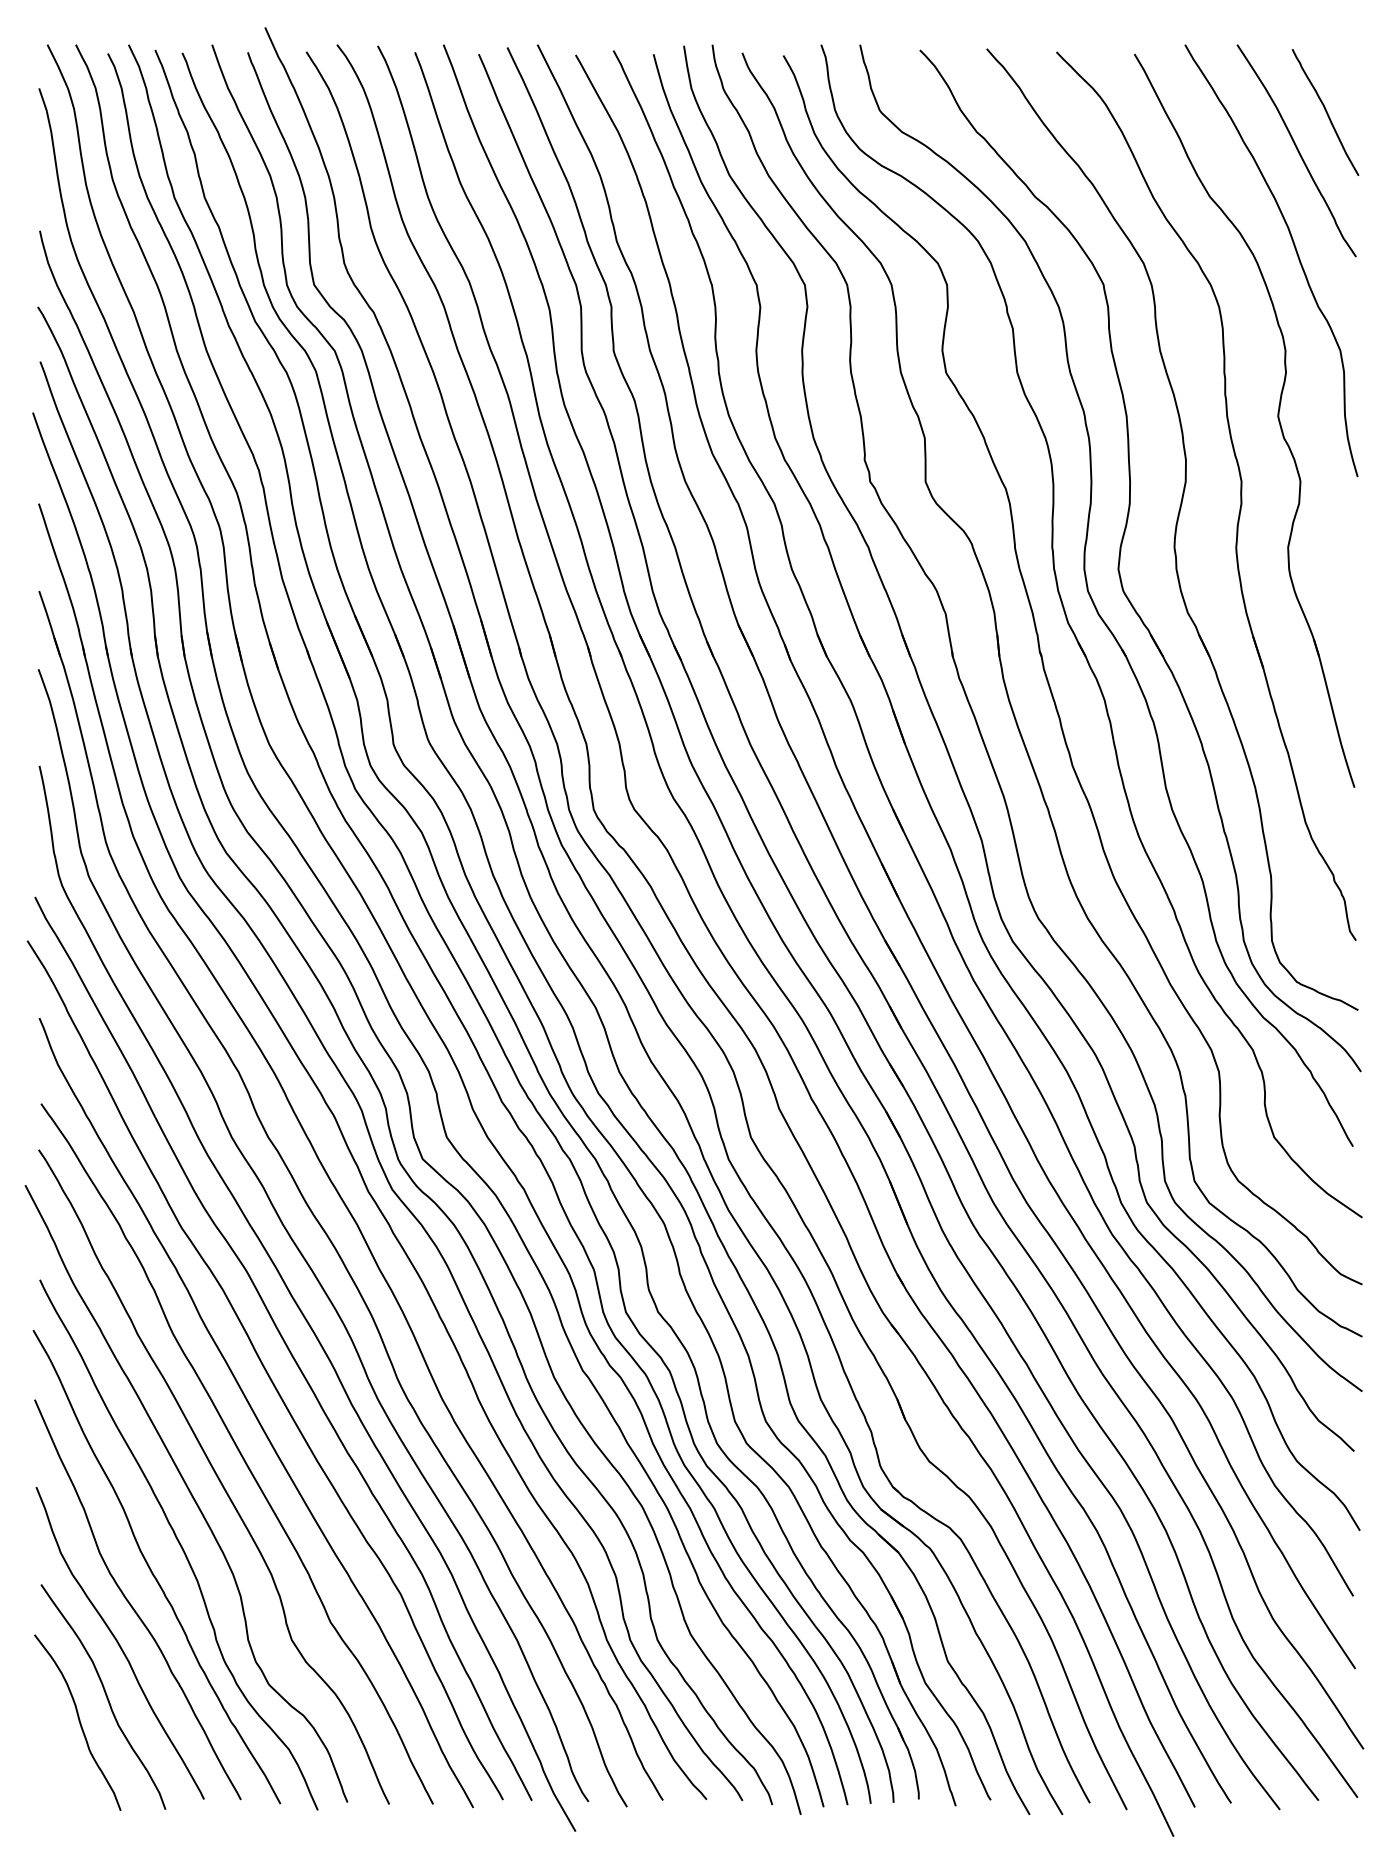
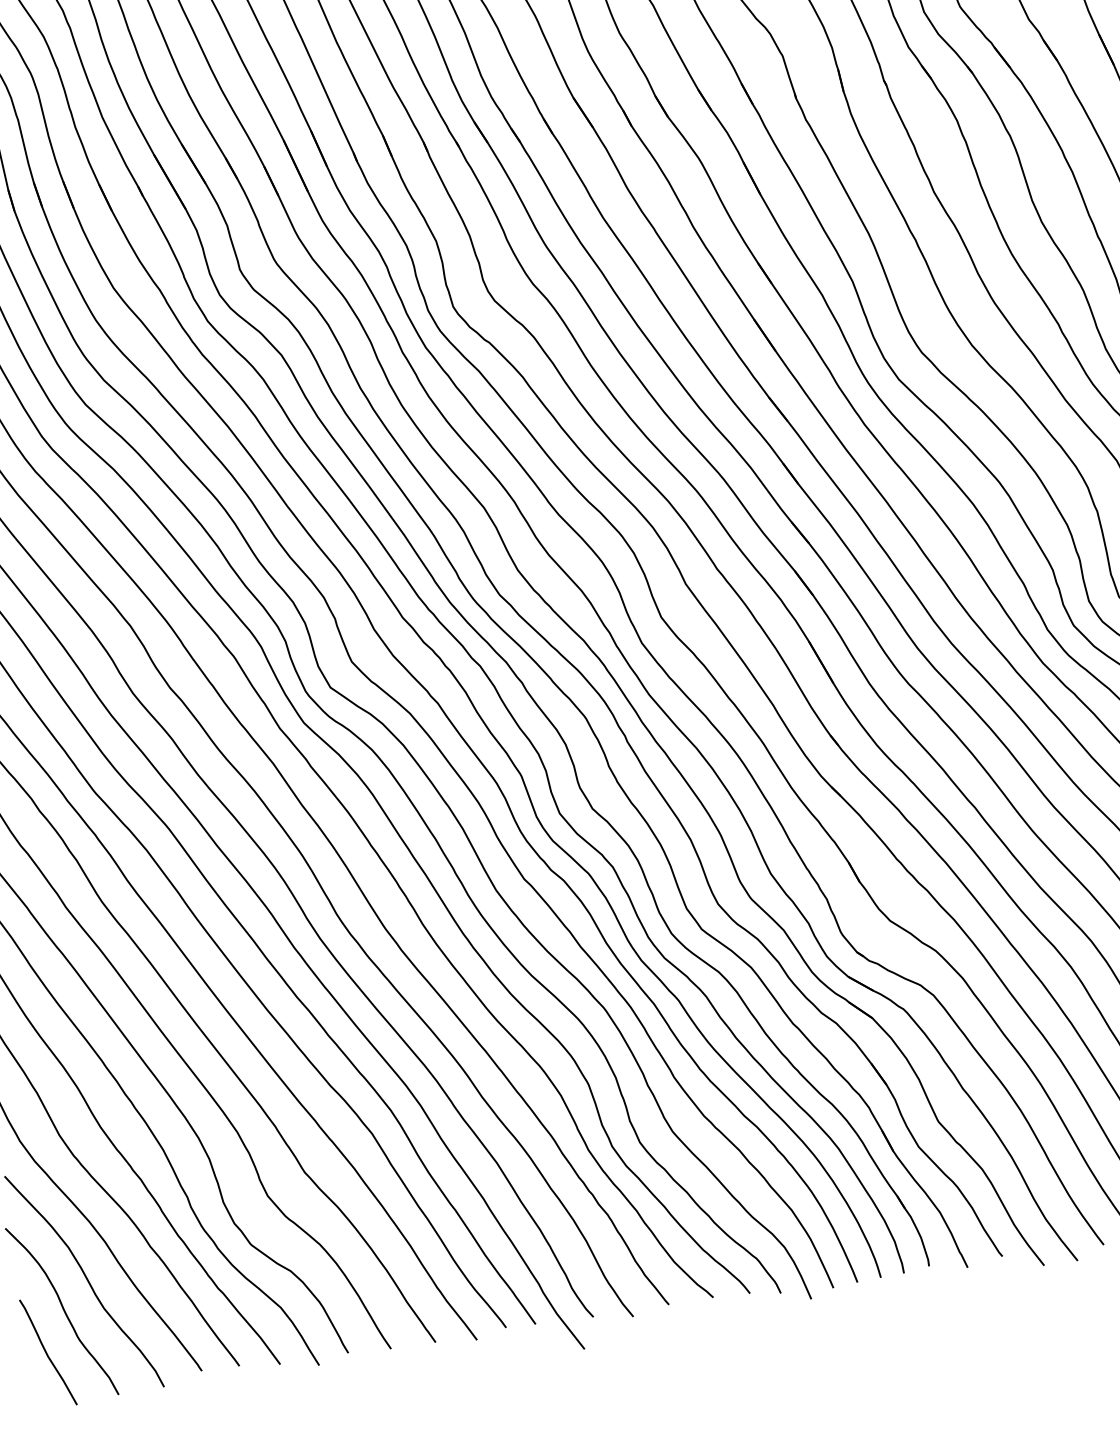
curve: (57, 1759) -> (46, 1351), added

